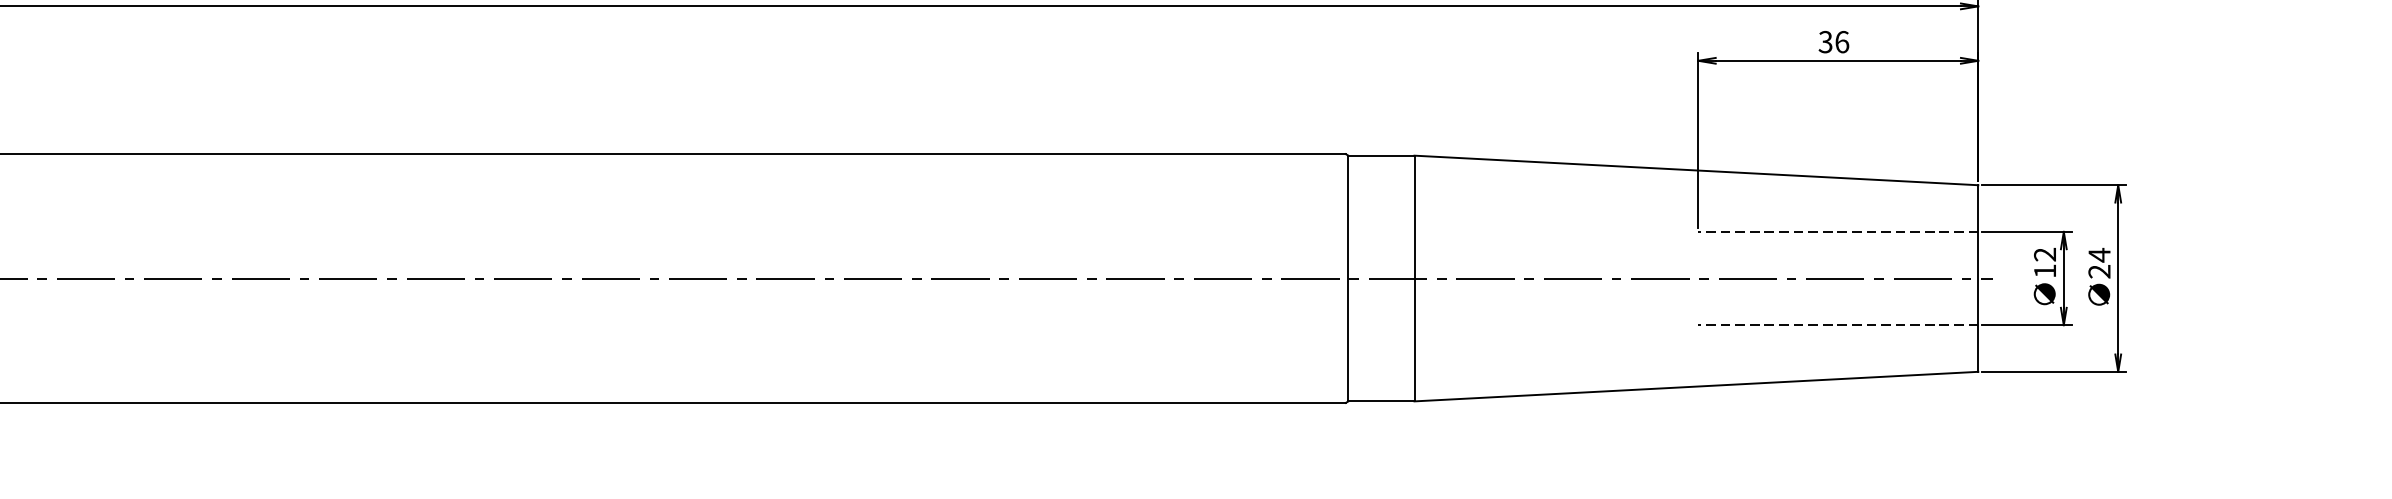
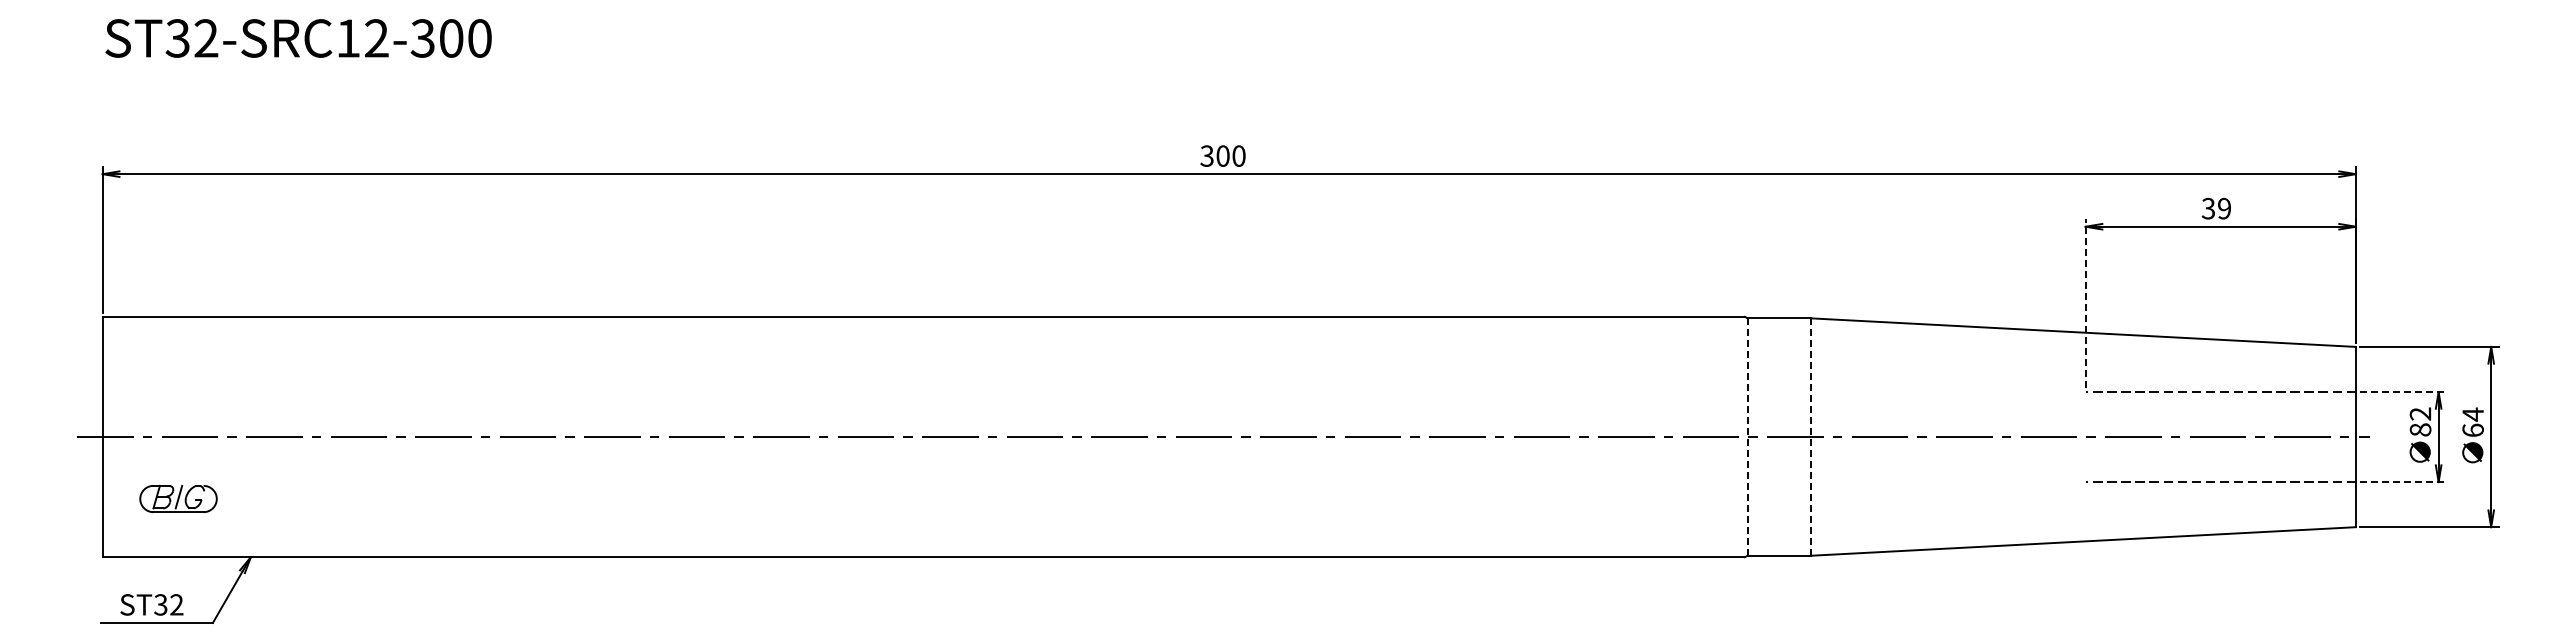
text: (1842, 41) -> (2224, 208), 36 -> 39
line: (1698, 140) -> (2085, 303), solid -> dashed
line: (2027, 231) -> (2403, 391), solid -> dashed
text: (2045, 270) -> (2420, 429), 12 -> 82
text: (2098, 271) -> (2472, 430), 24 -> 64
line: (1348, 278) -> (1747, 437), solid -> dashed
line: (1414, 278) -> (1811, 437), solid -> dashed
line: (2027, 325) -> (2403, 482), solid -> dashed

